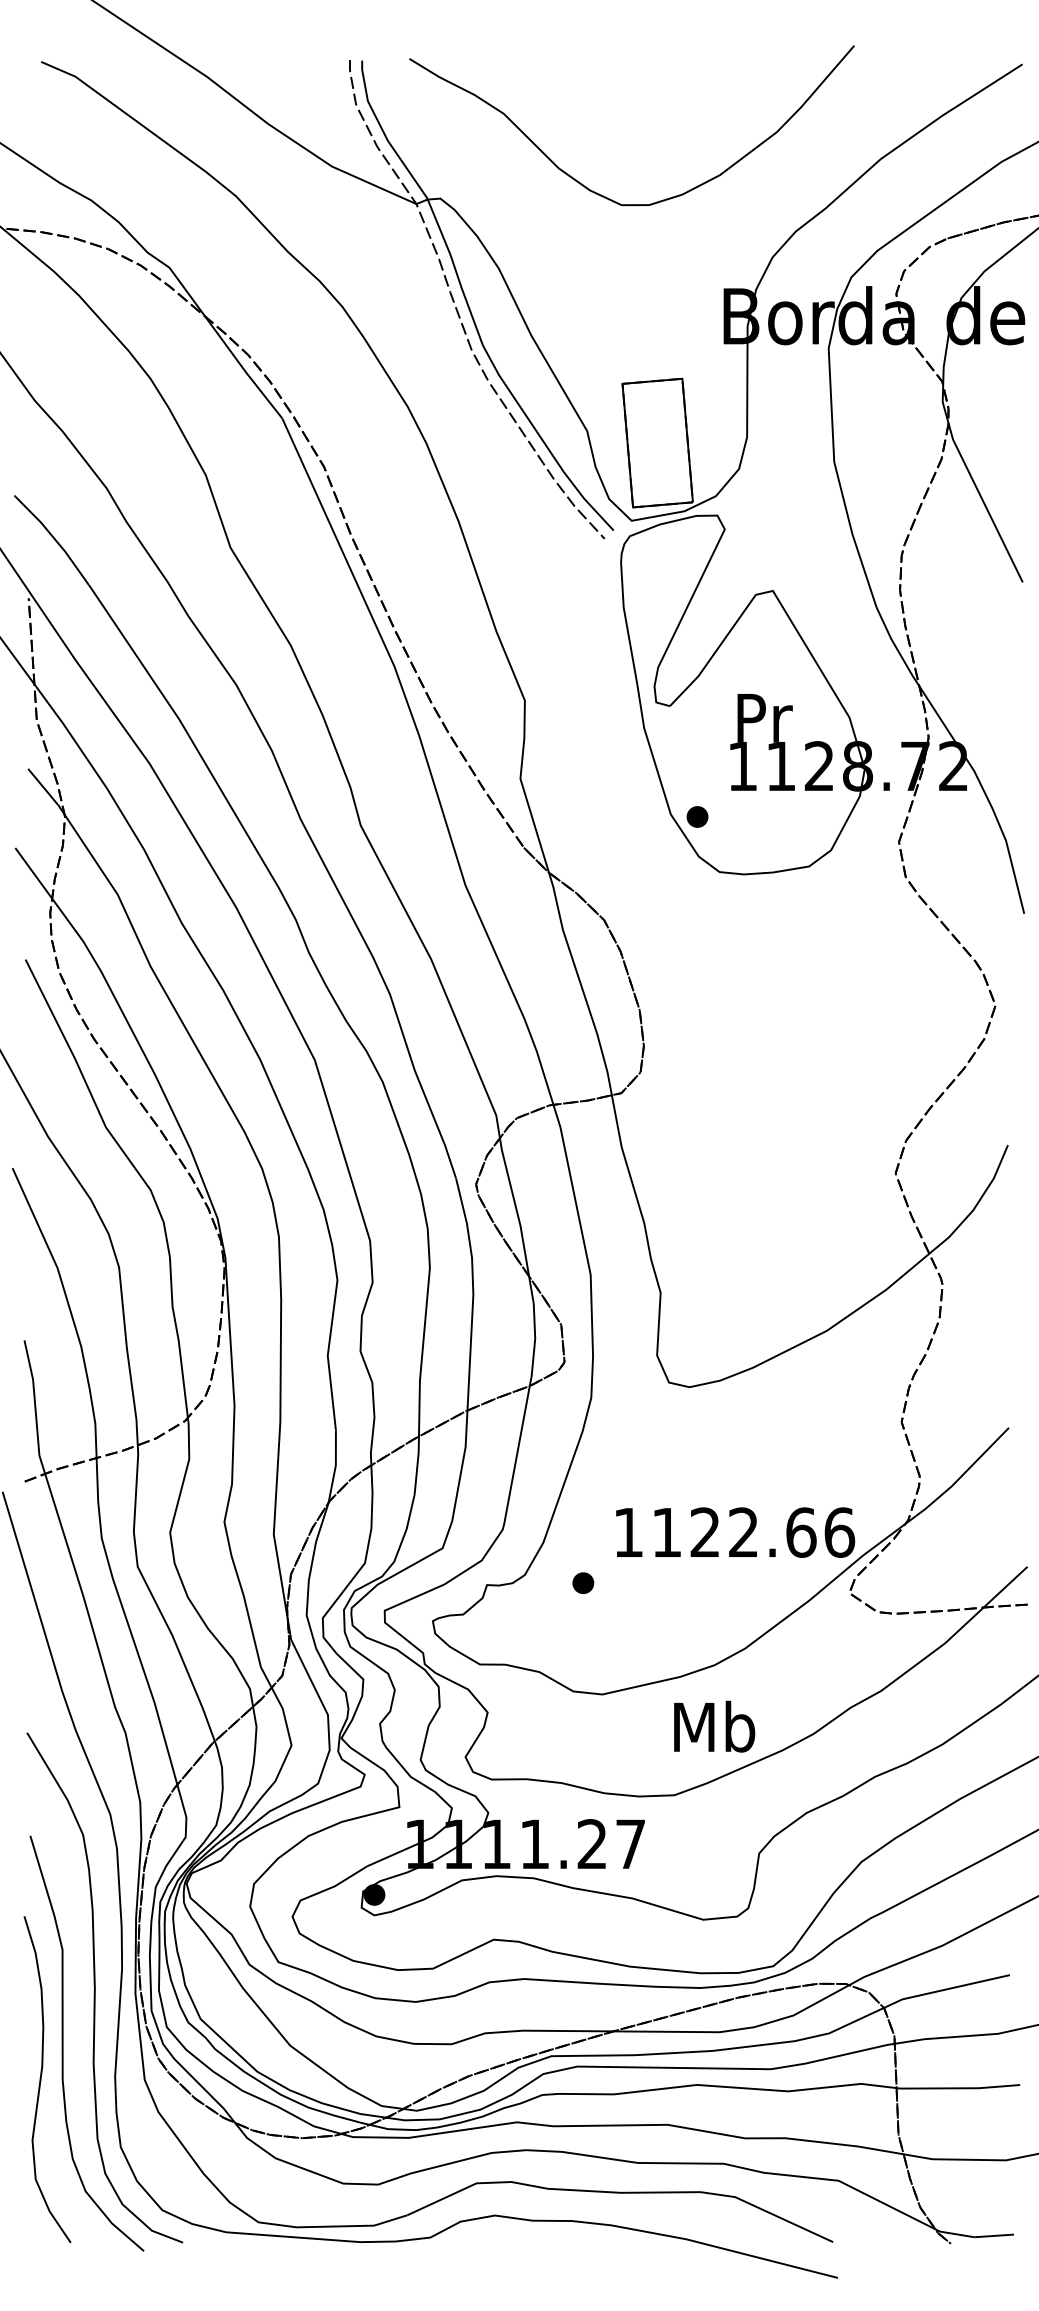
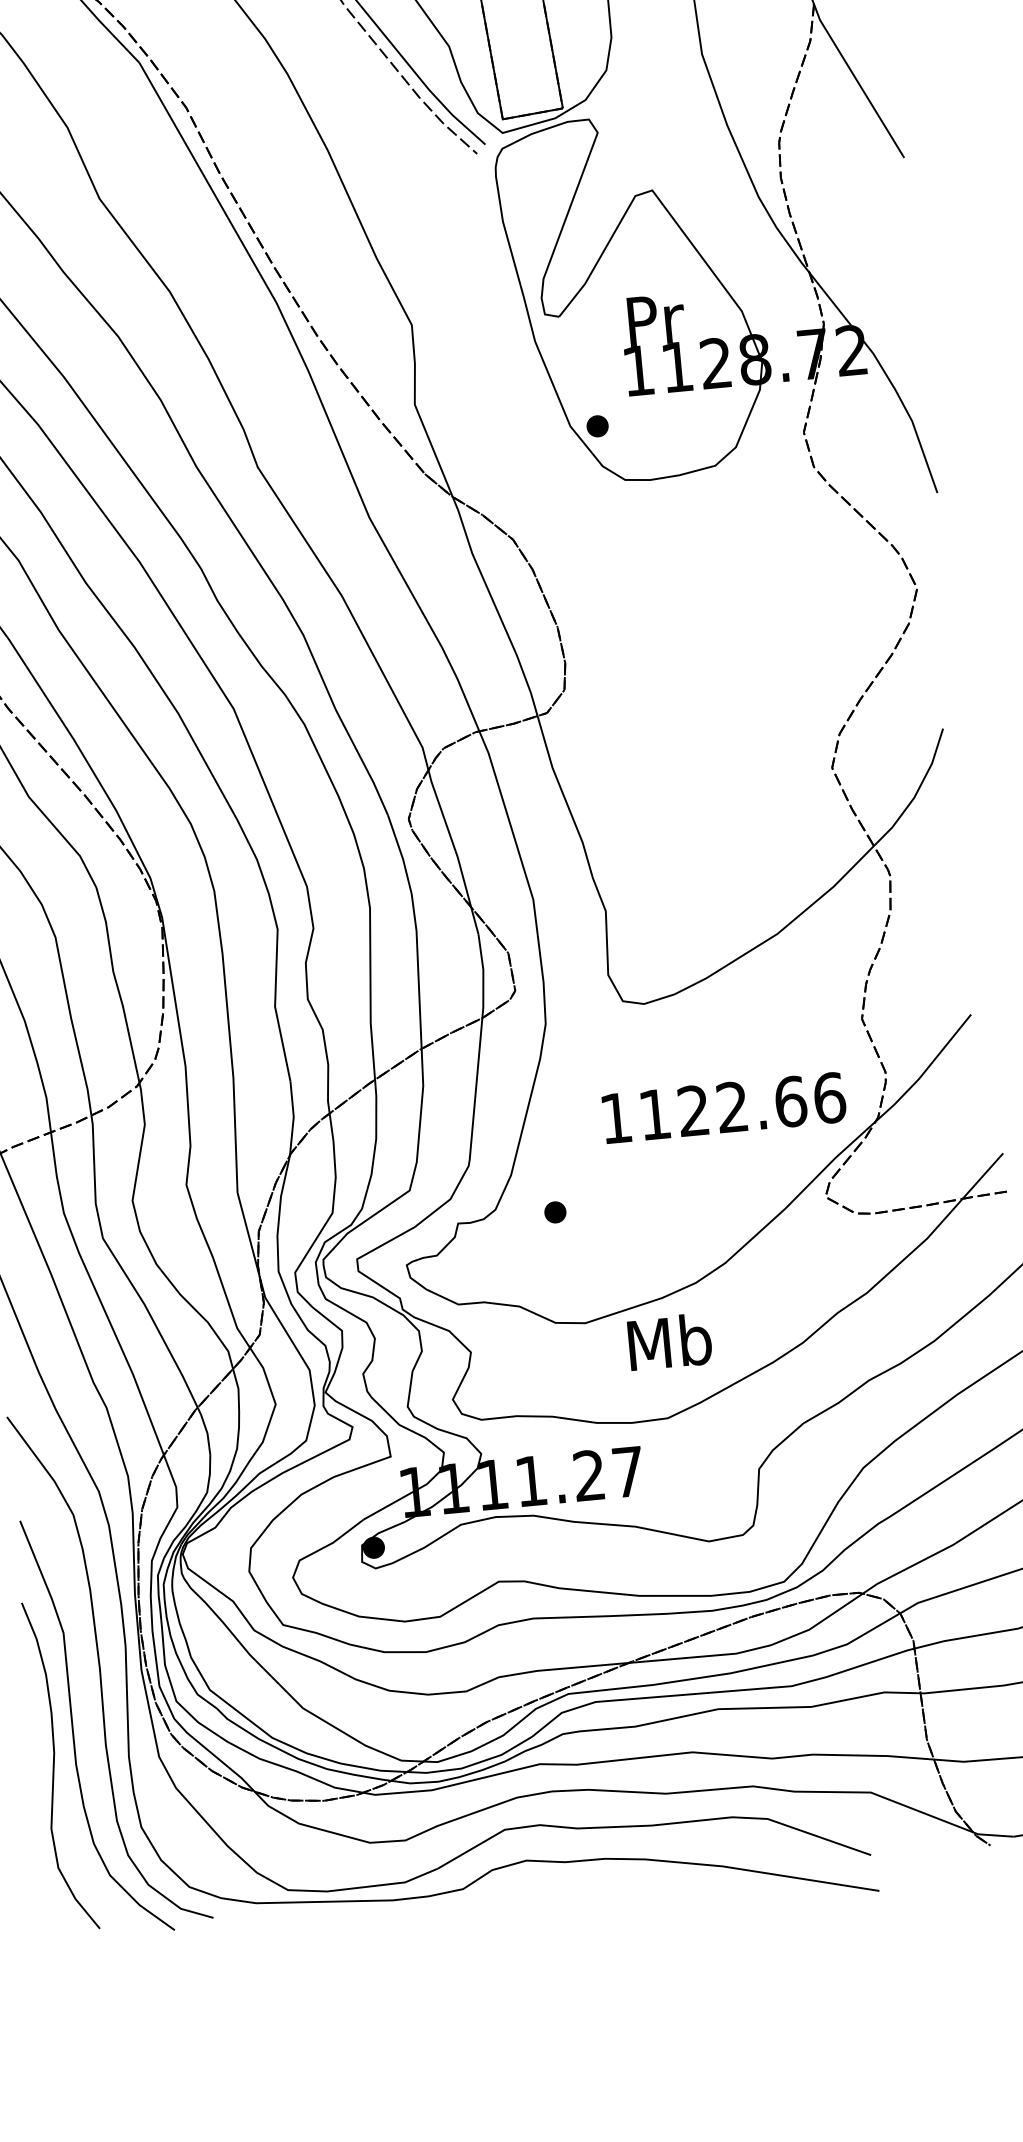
text: (735, 1532) -> (724, 1107), moved
text: (714, 1726) -> (669, 1341), moved

